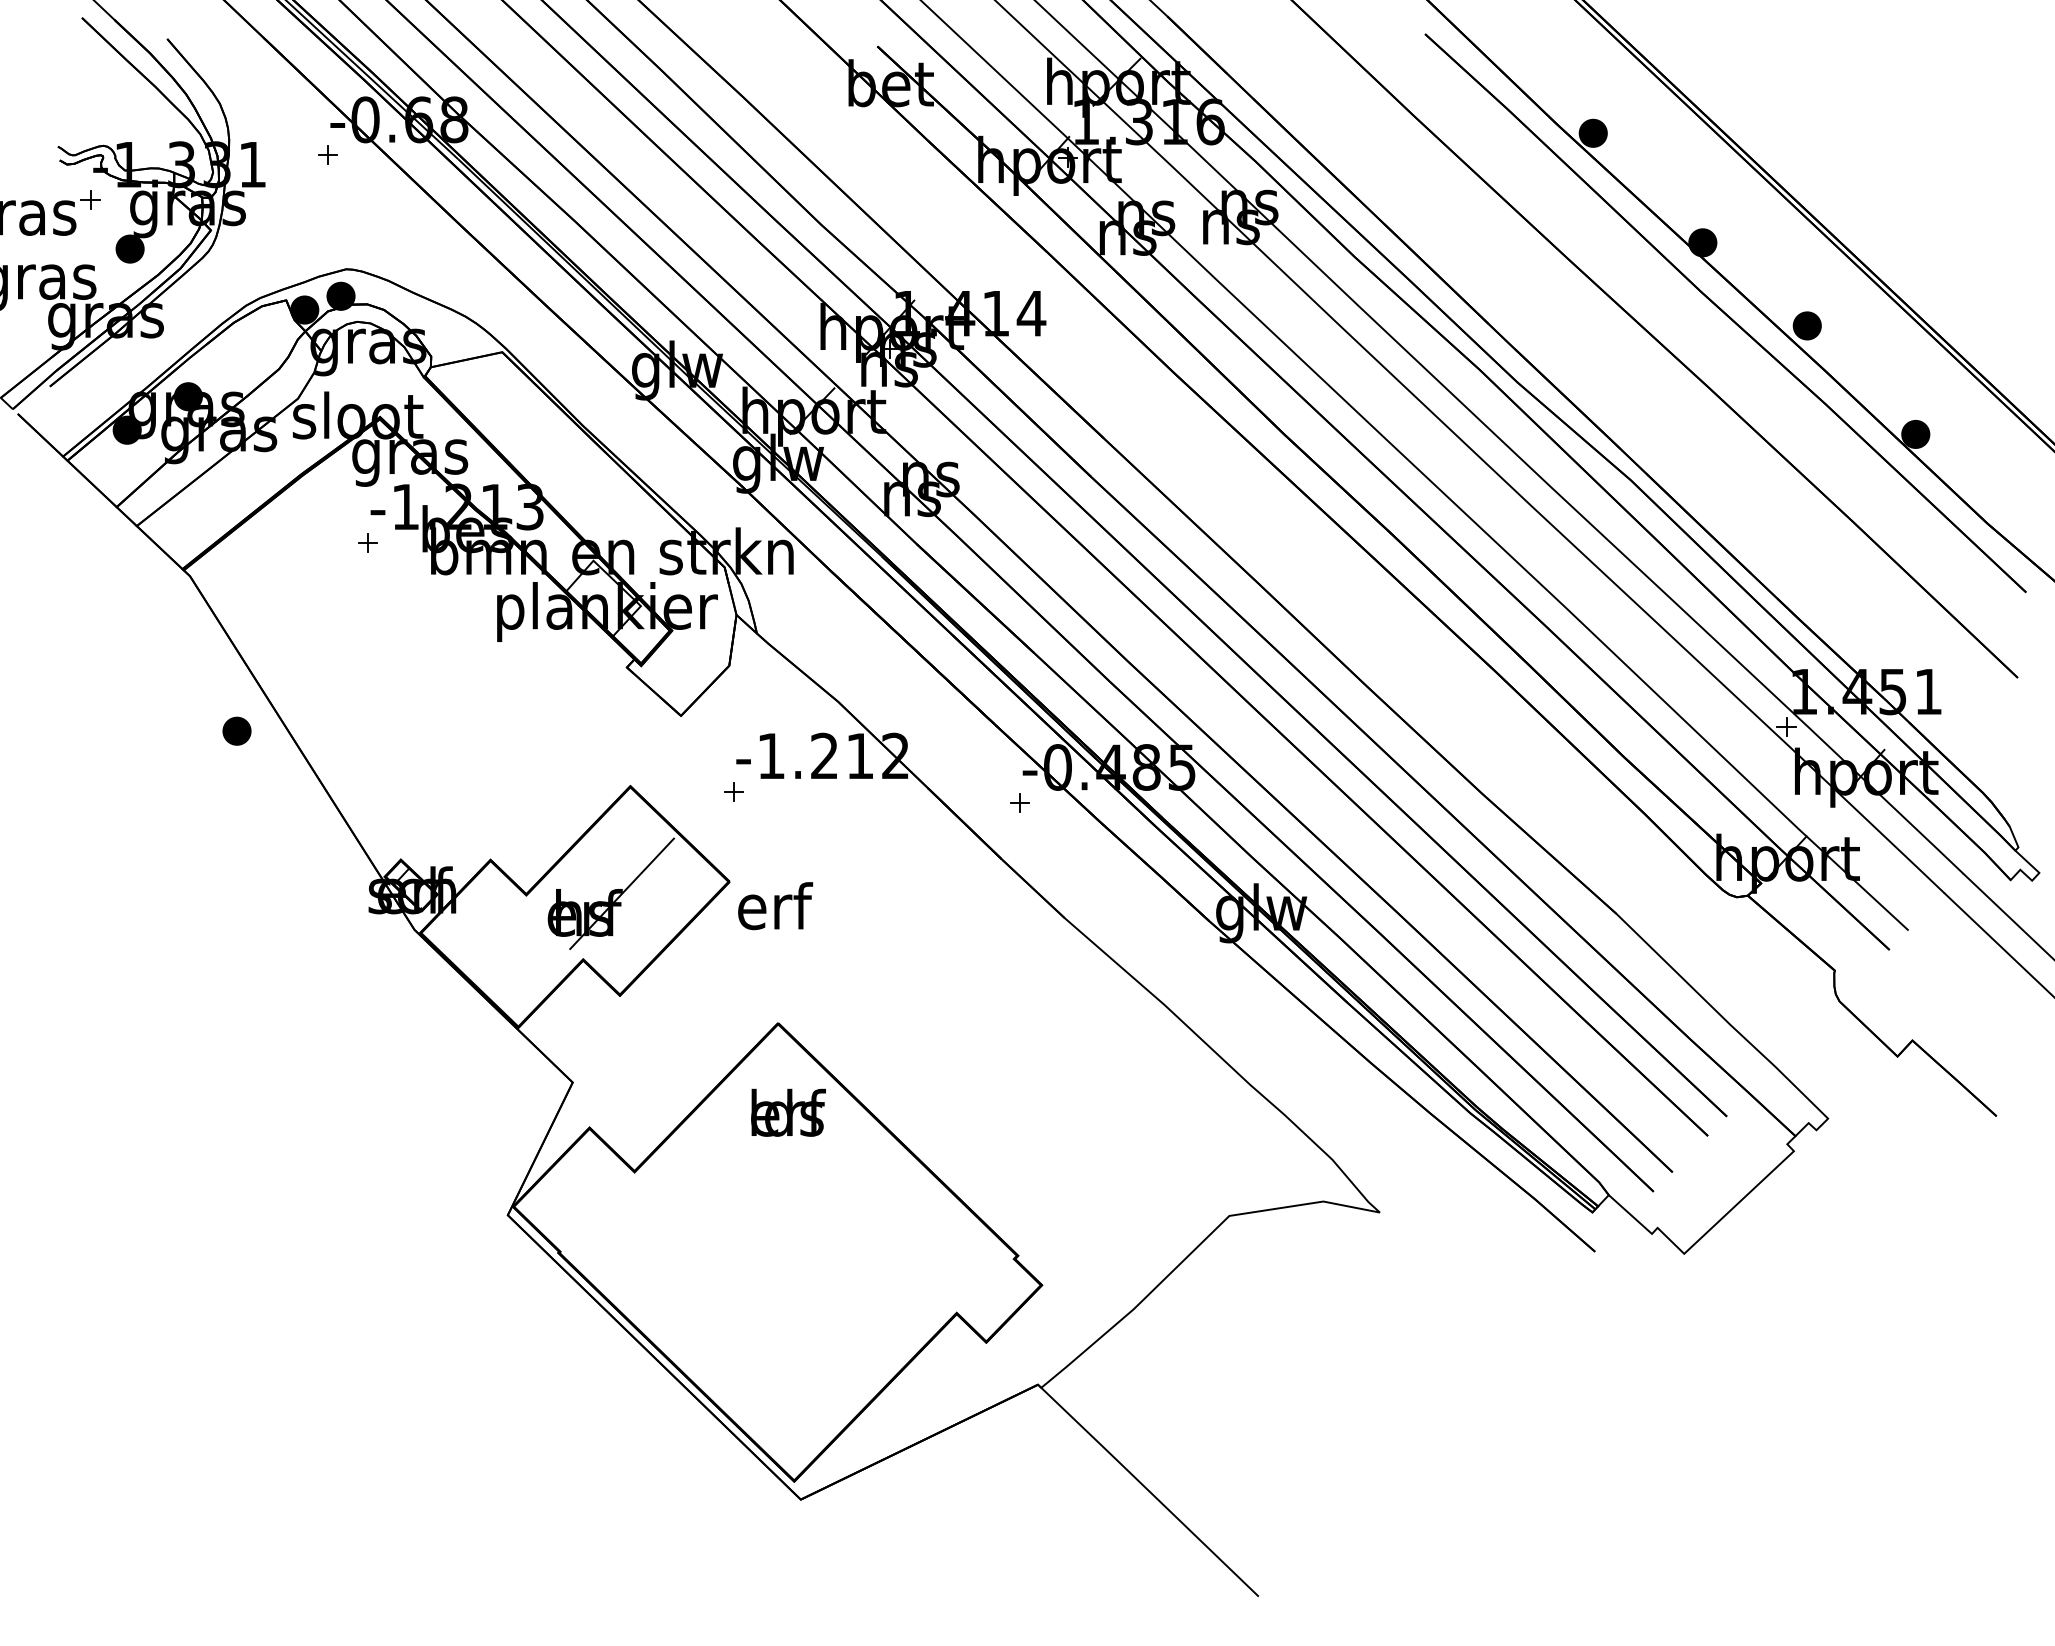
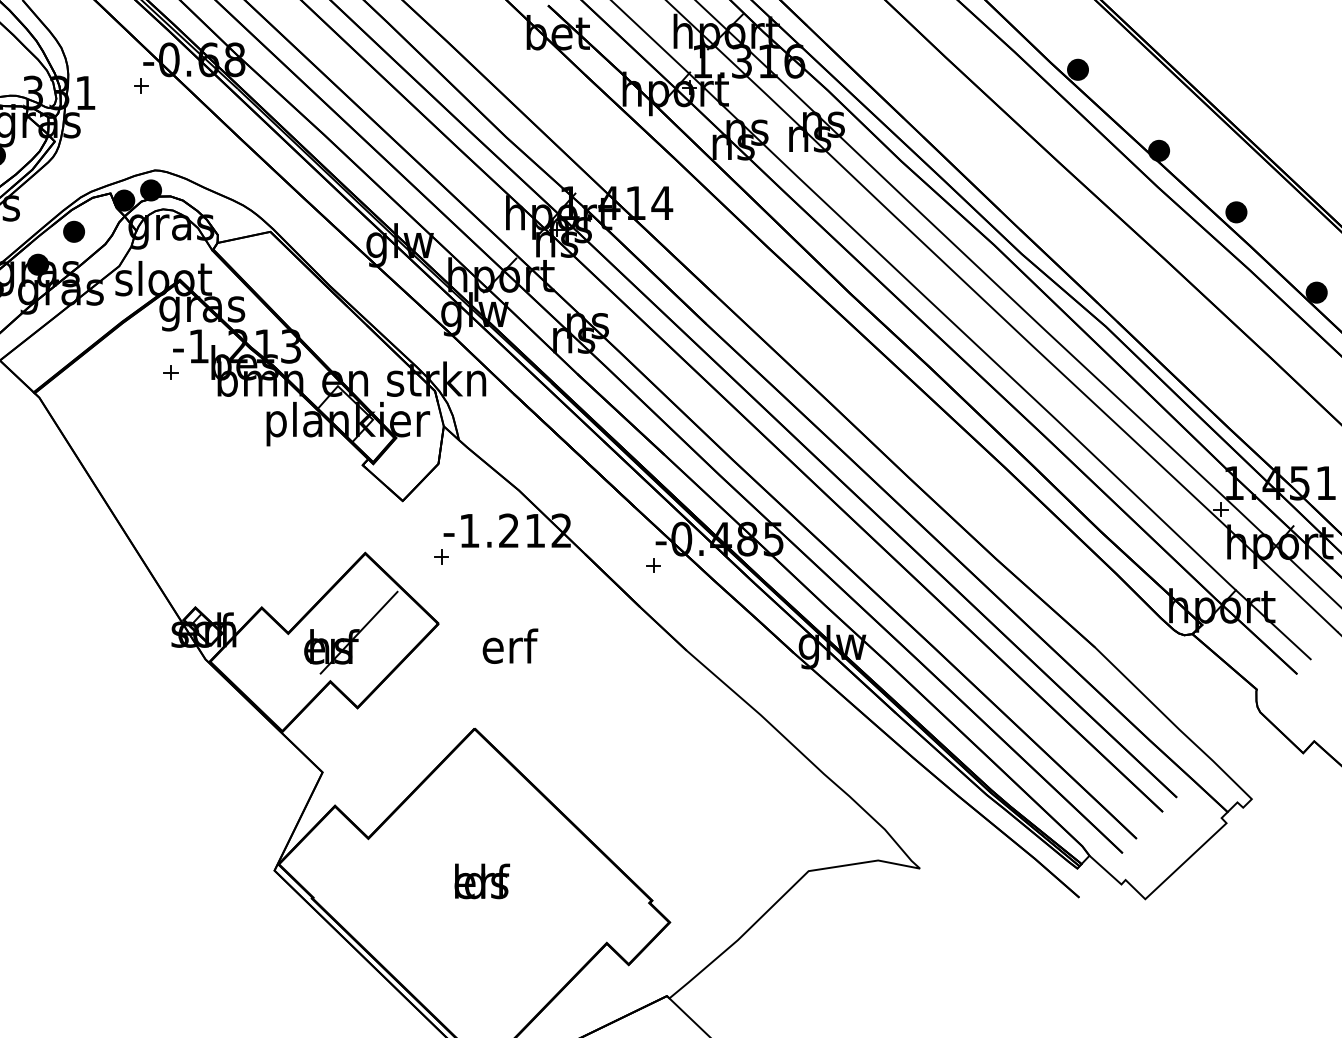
part: (236, 730) -> (73, 231), moved
text: (775, 906) -> (510, 646), moved
text: (788, 1112) -> (482, 881), moved

